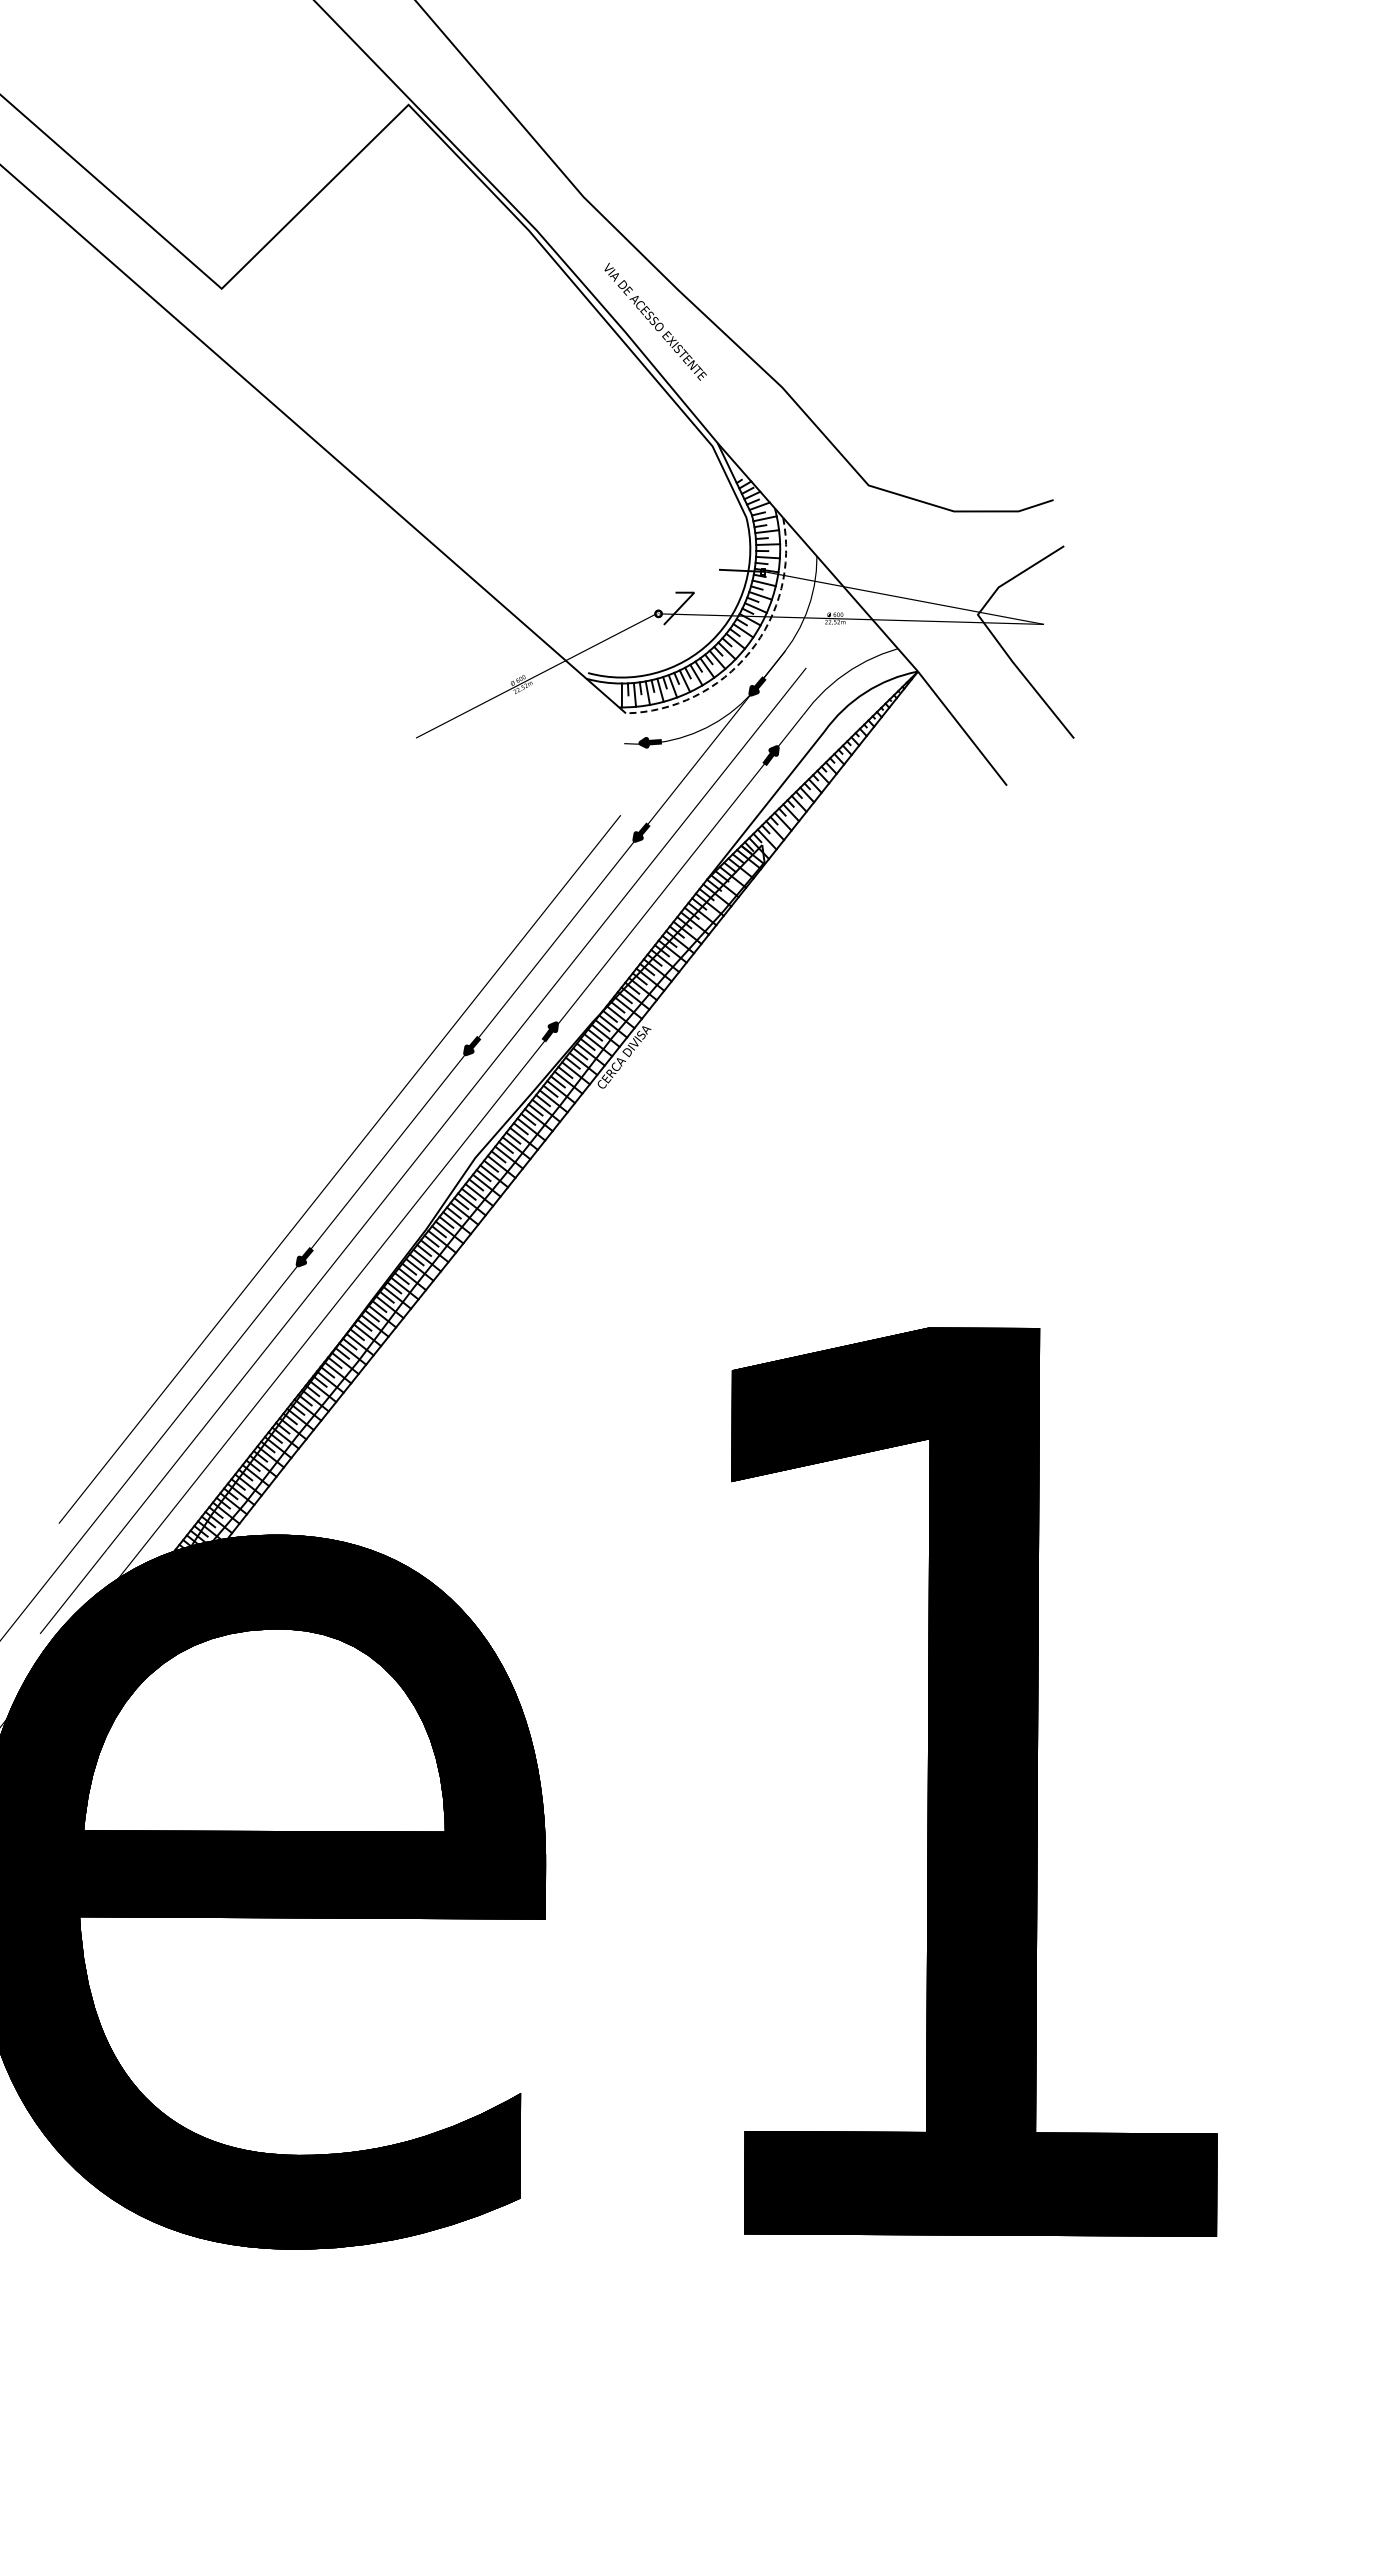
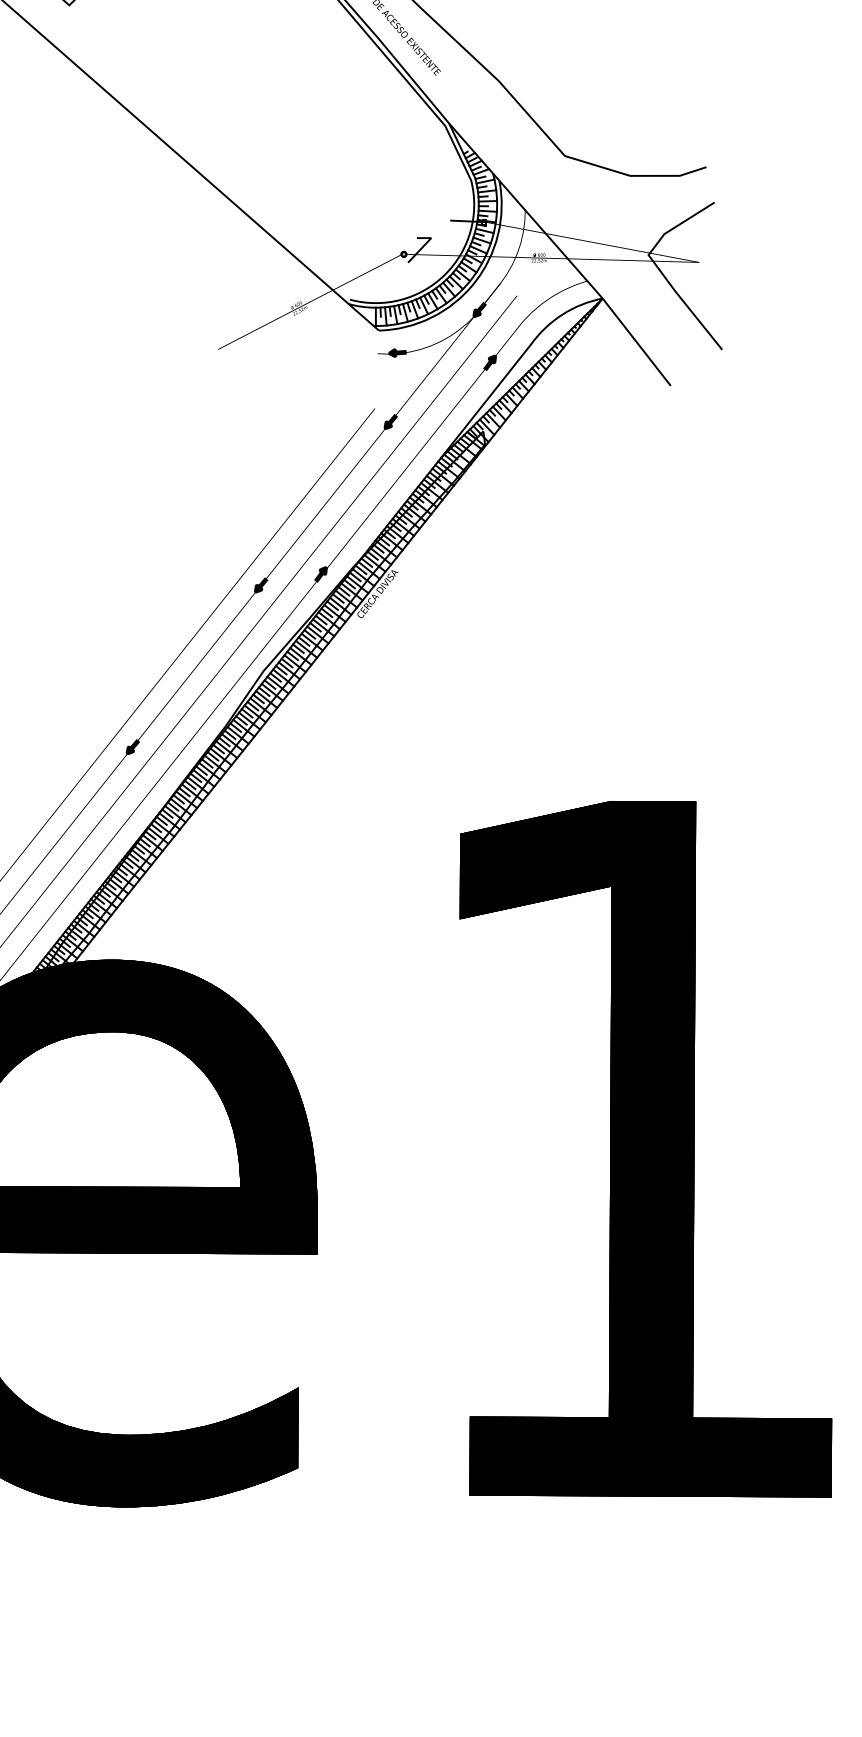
line: (749, 652) -> (473, 283), dashed -> solid

